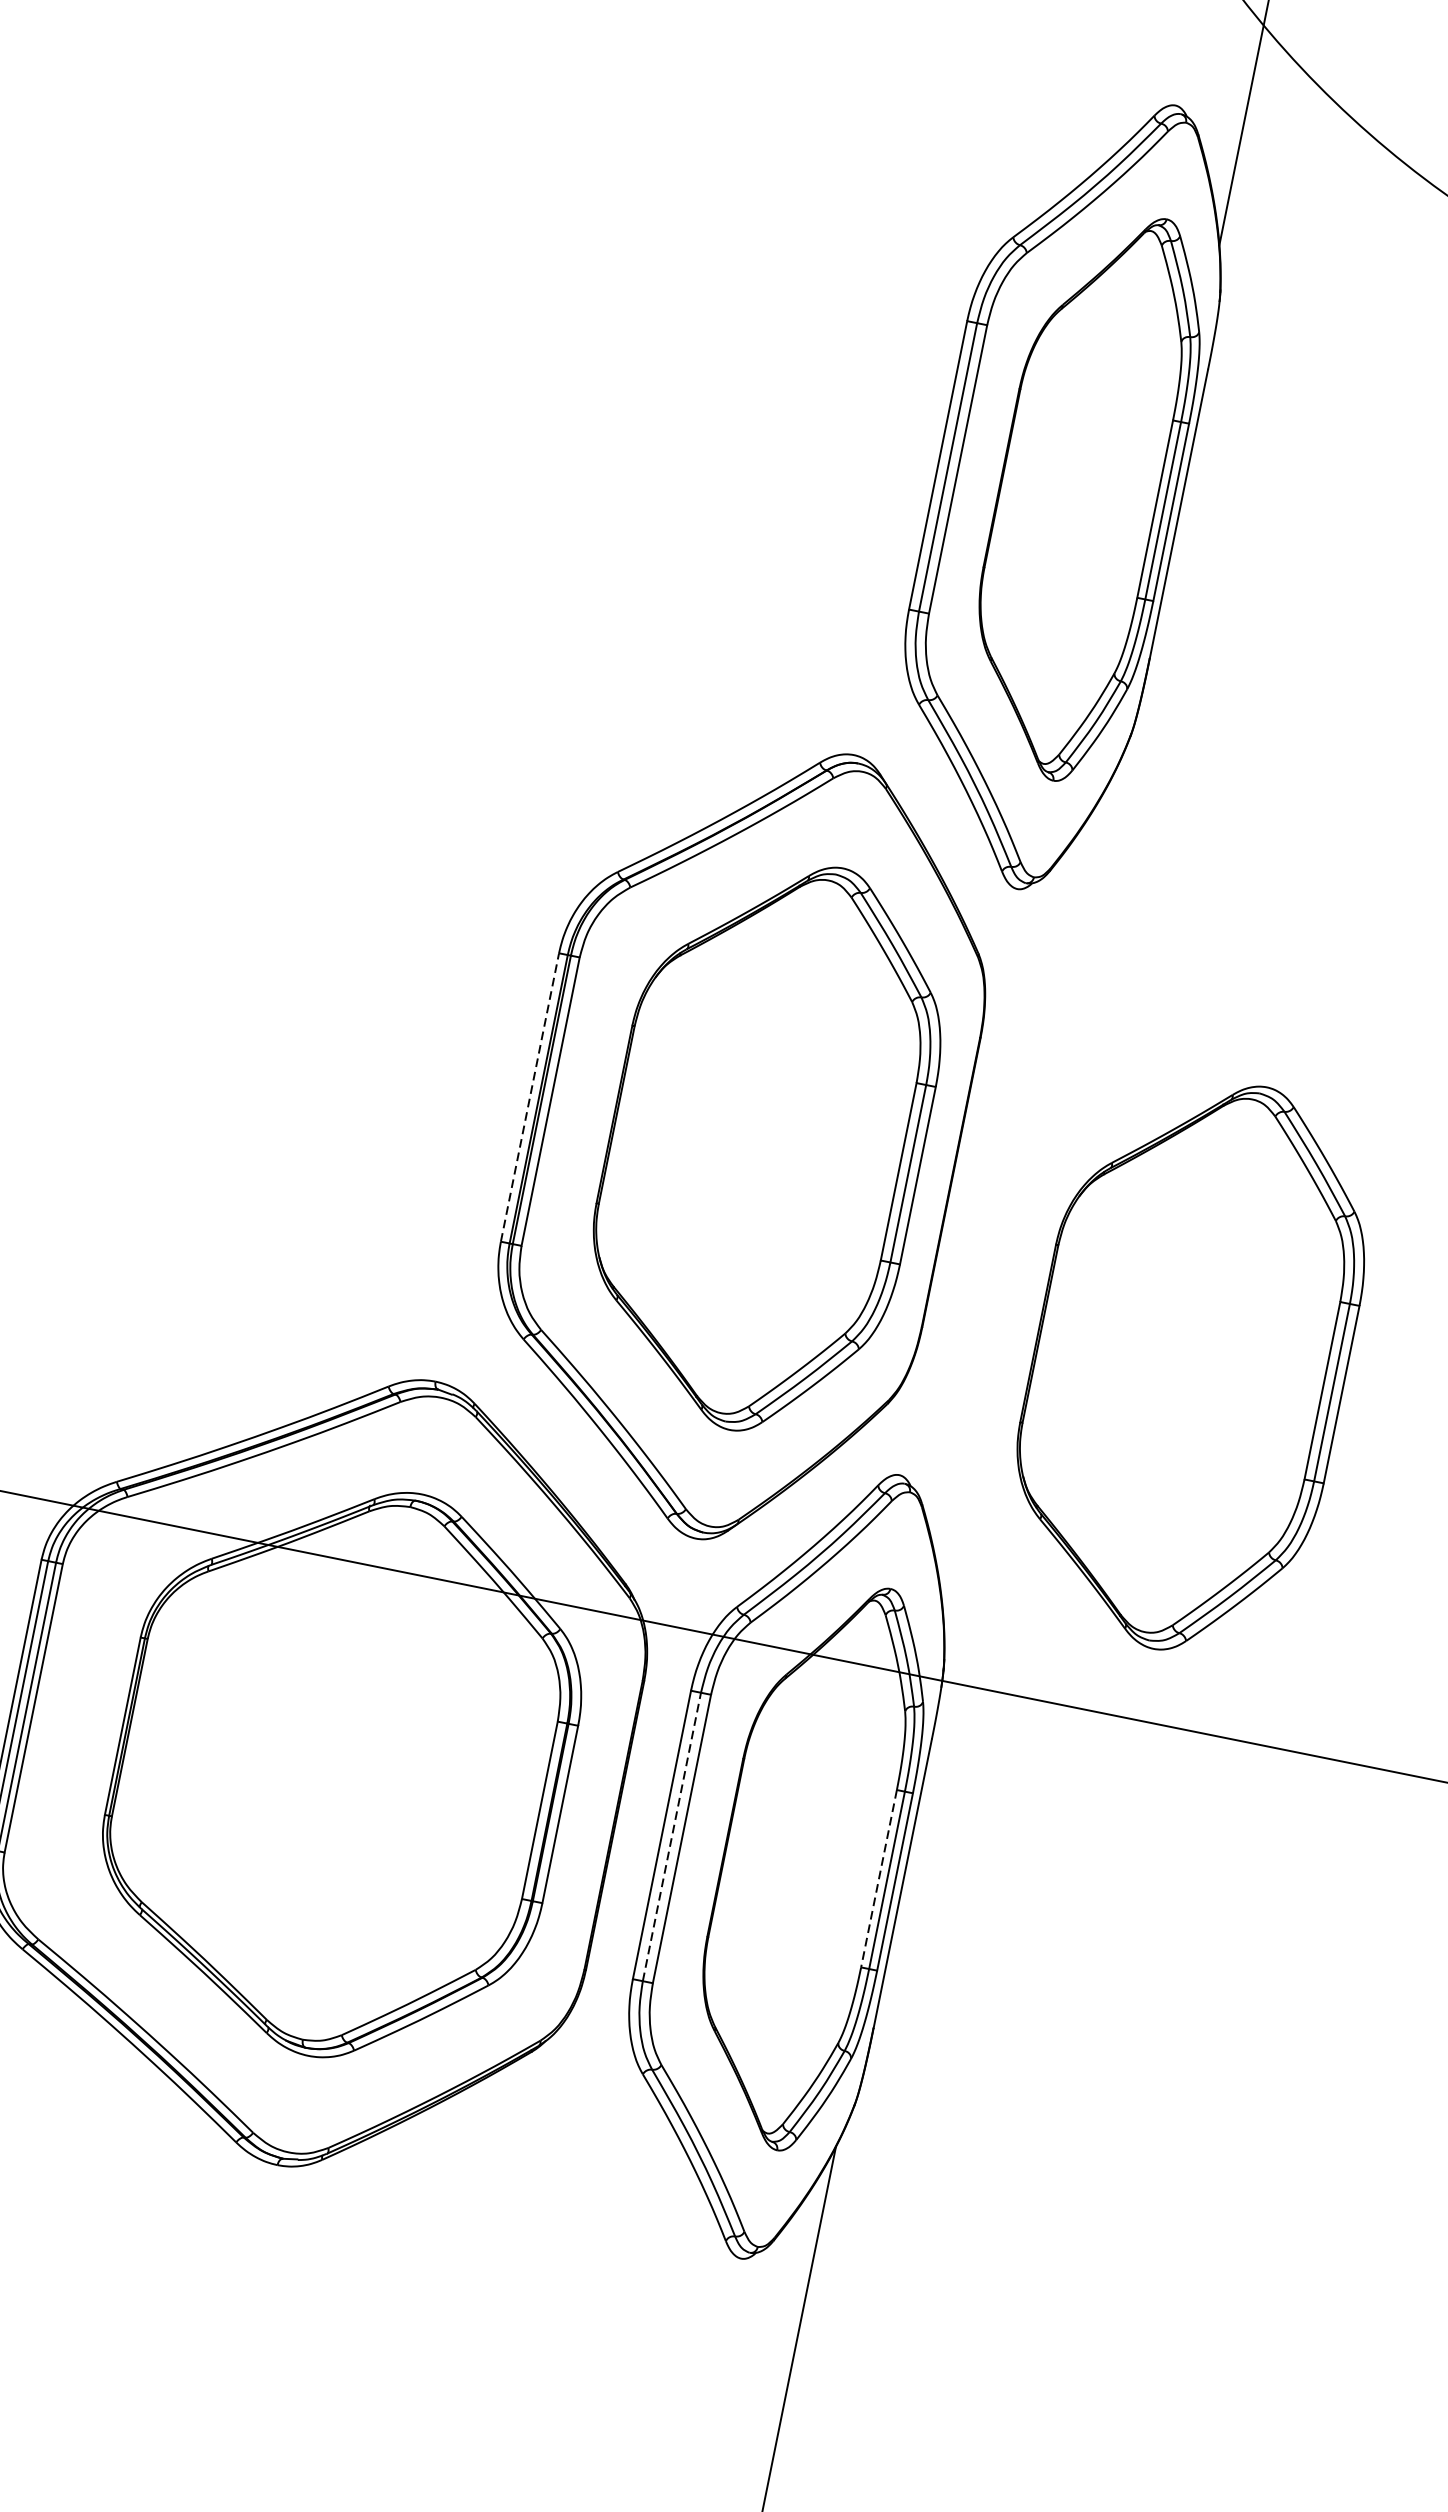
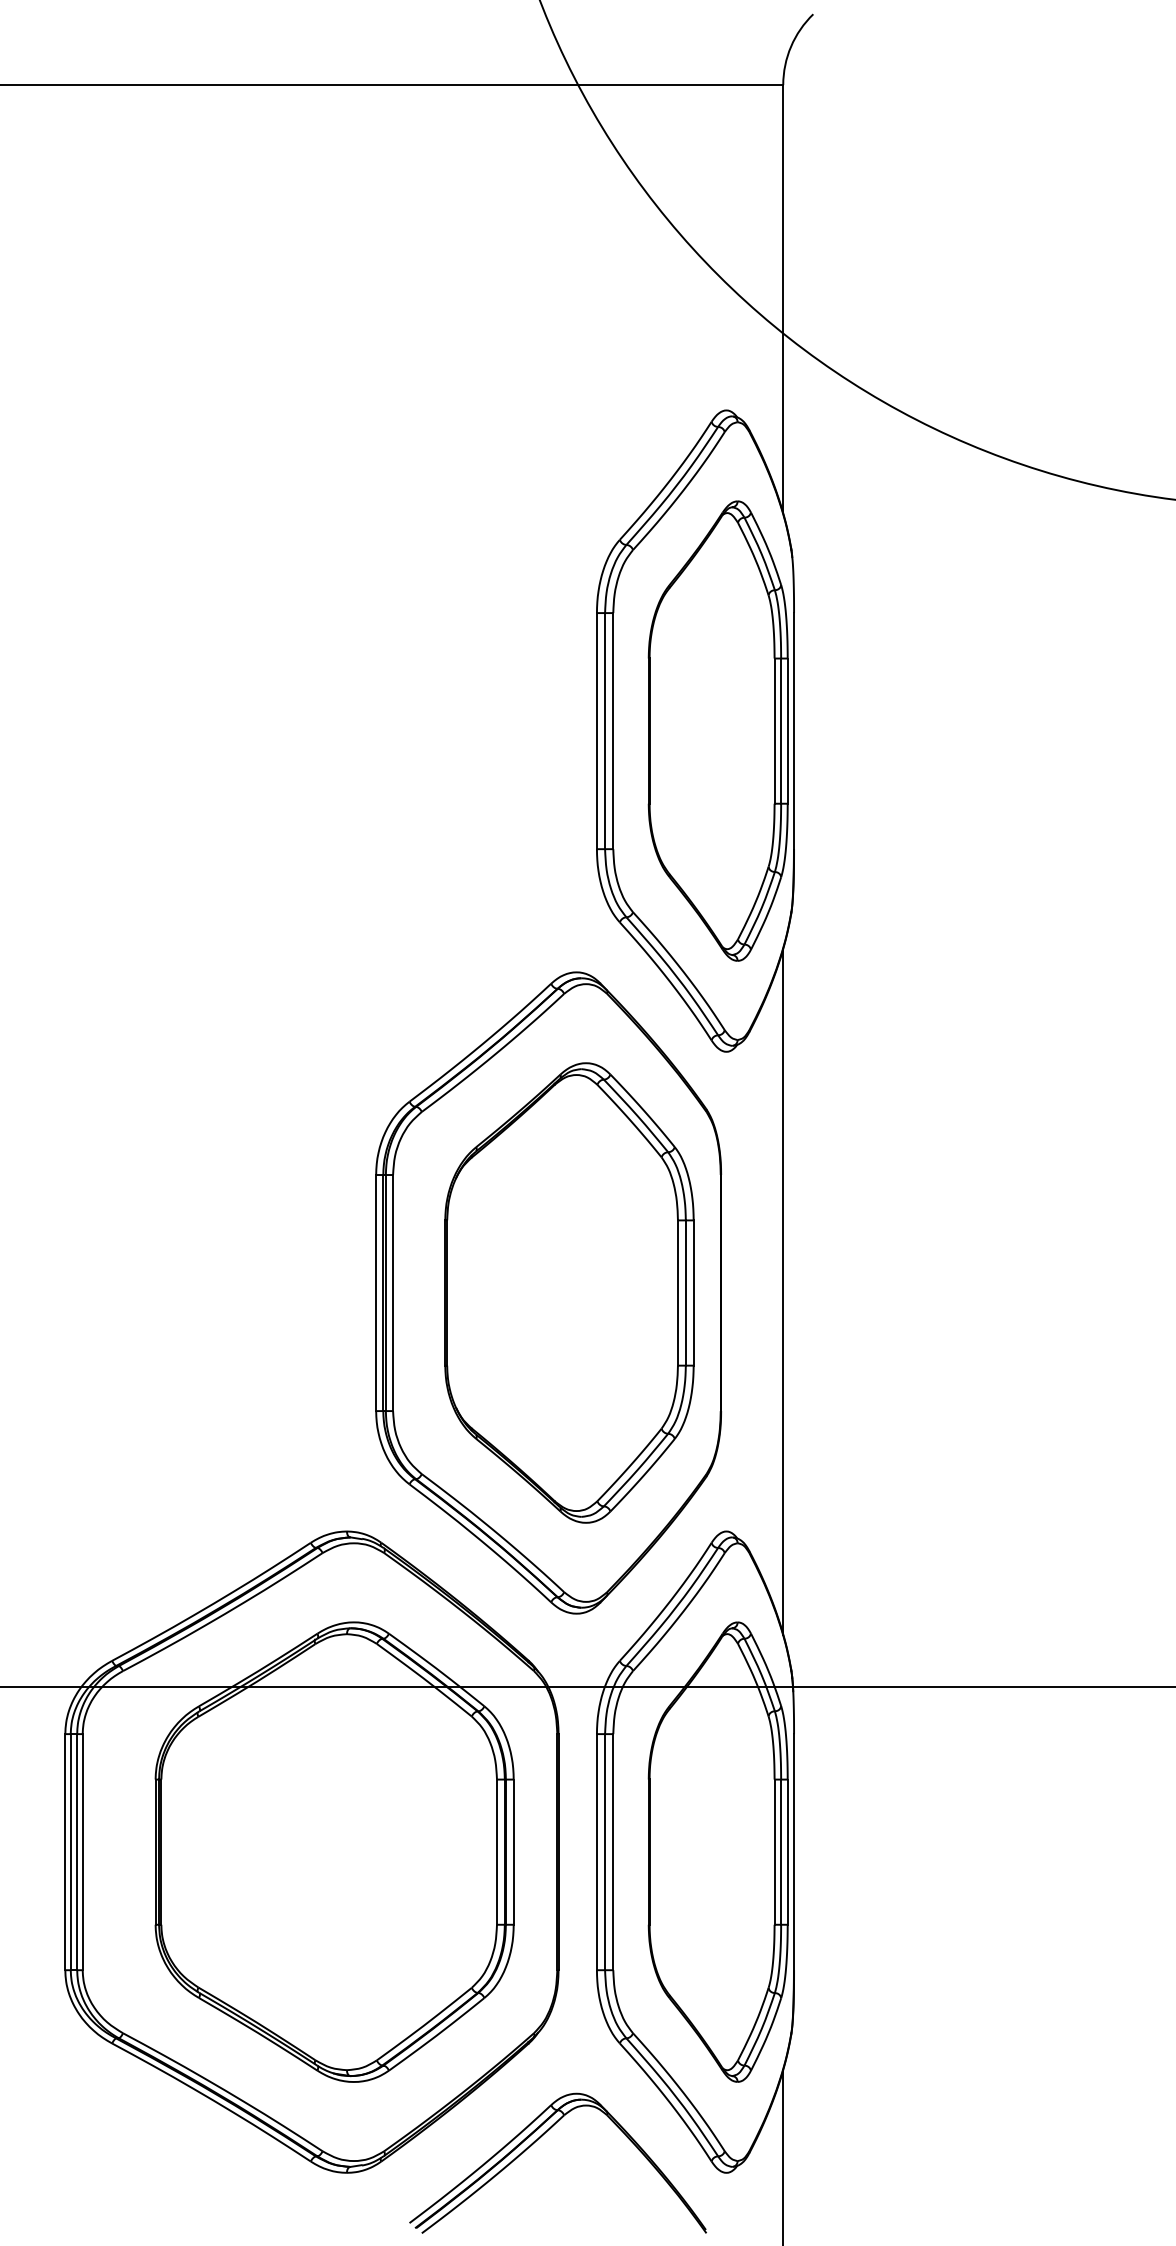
line: (530, 1096) -> (376, 1292), dashed -> solid
line: (1028, 1195) -> (783, 1291), added
part: (1190, 1363) -> (937, 1397), removed
line: (672, 1836) -> (605, 1851), dashed -> solid
line: (878, 1879) -> (774, 1852), dashed -> solid
part: (521, 2171) -> (539, 2139), added

